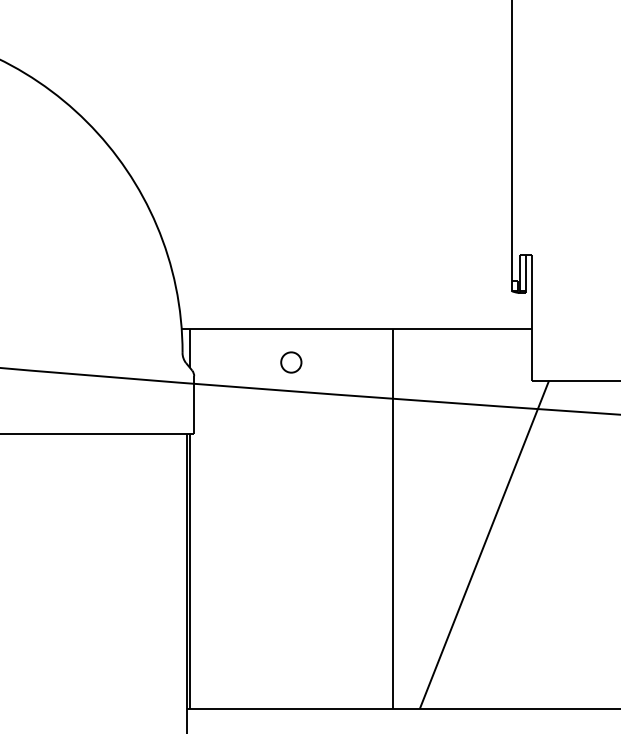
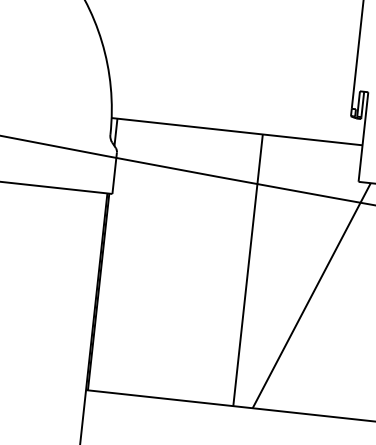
part: (291, 362) -> (187, 150), removed

